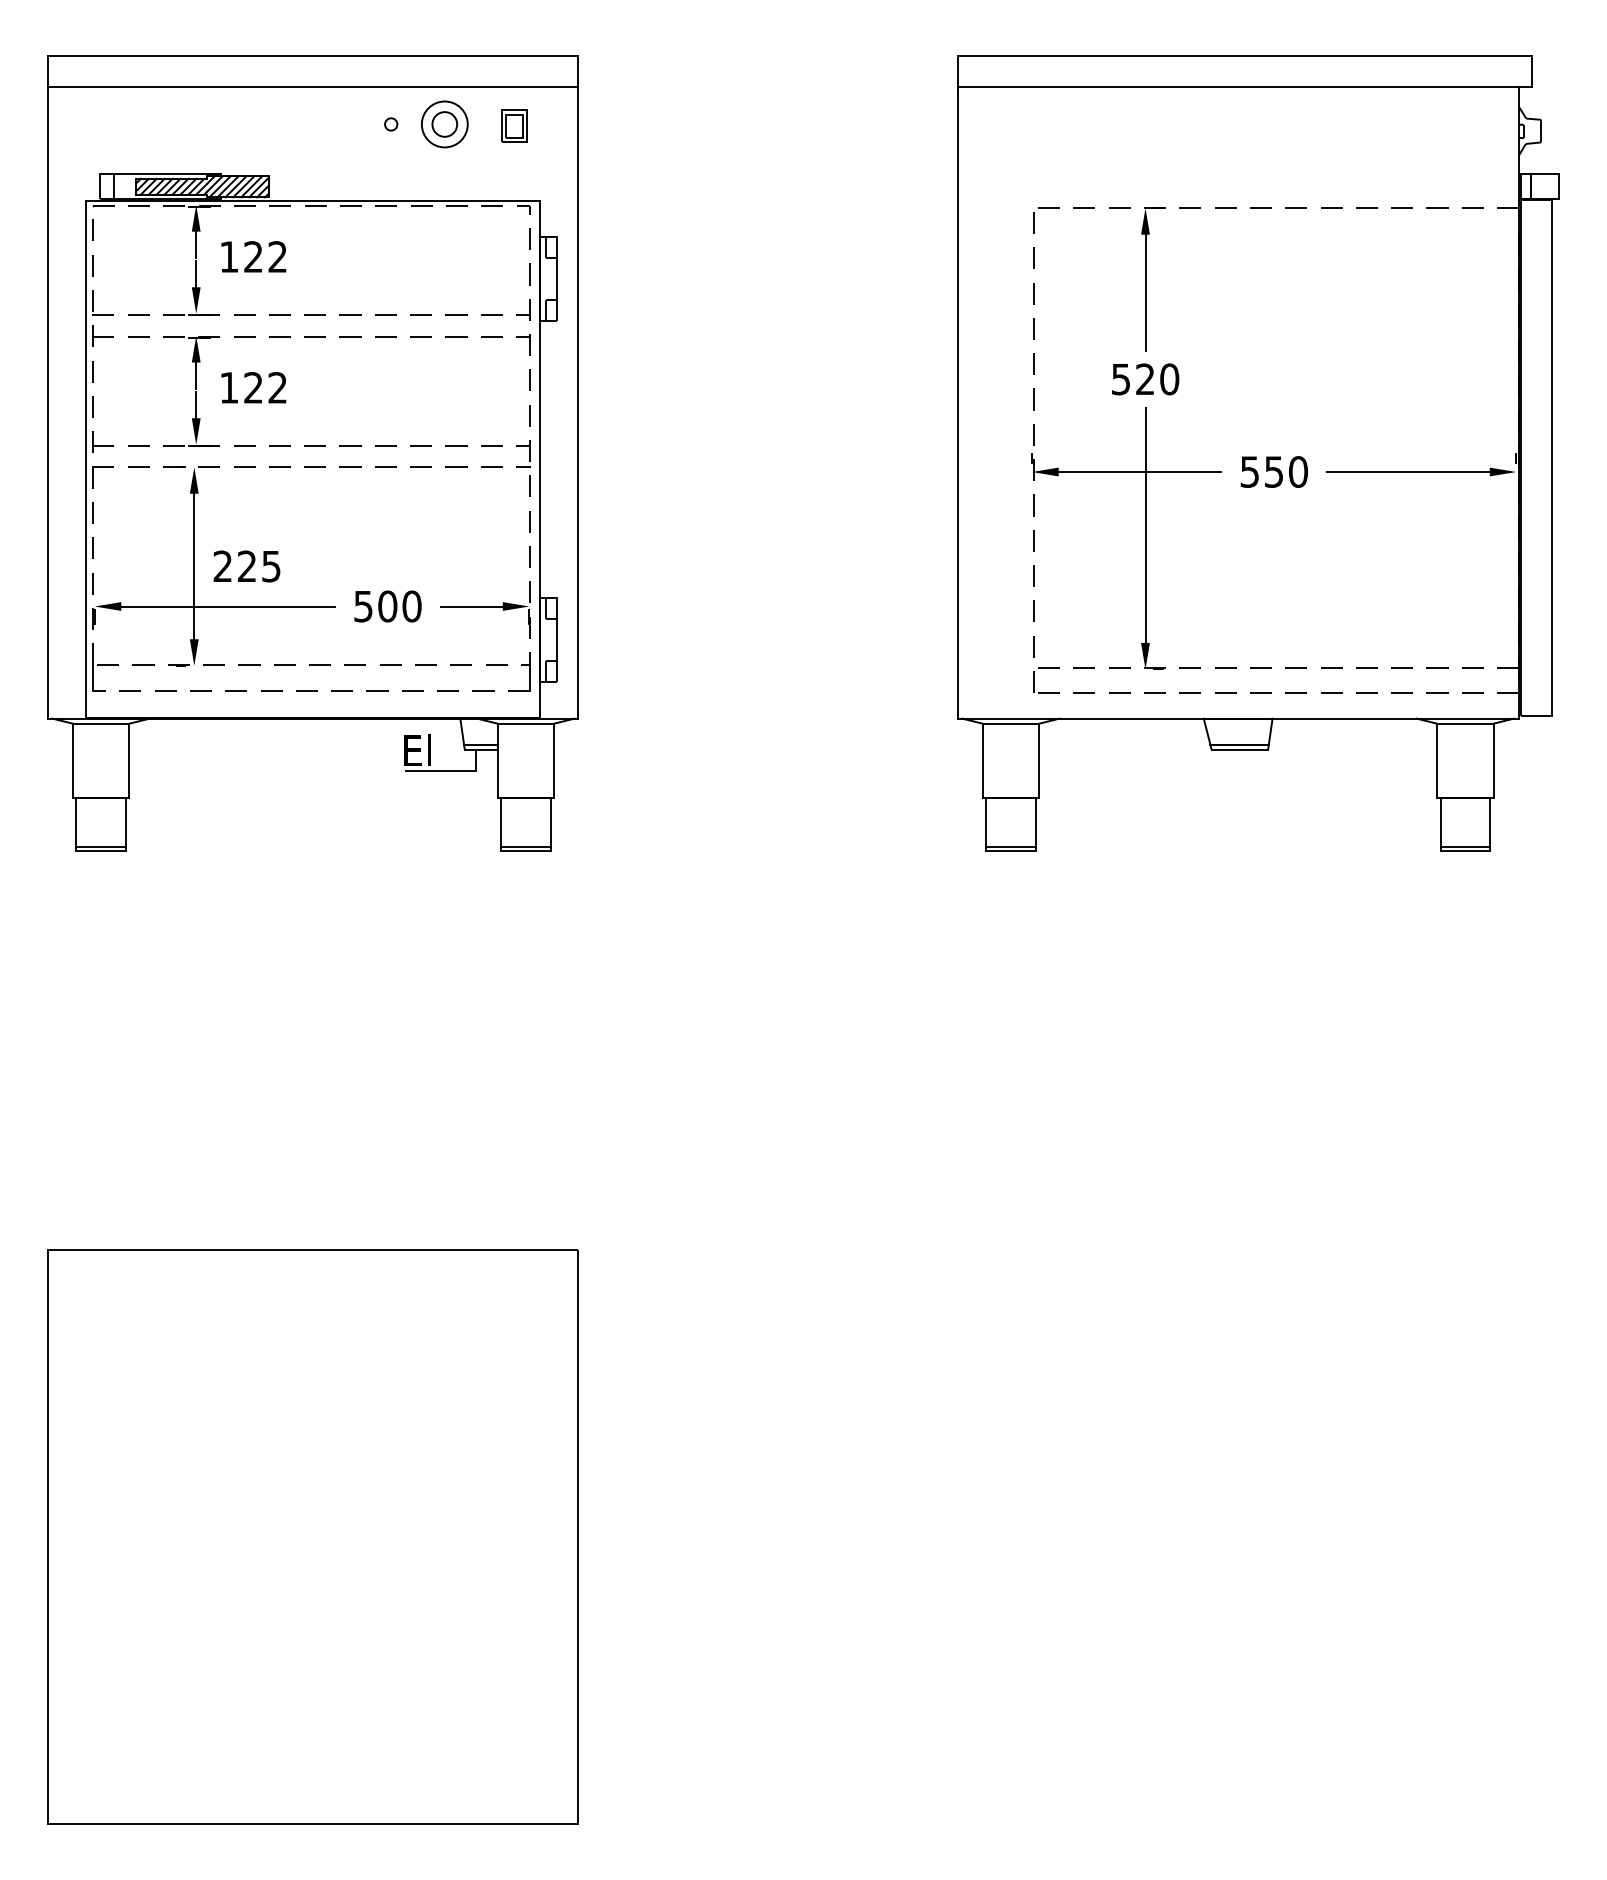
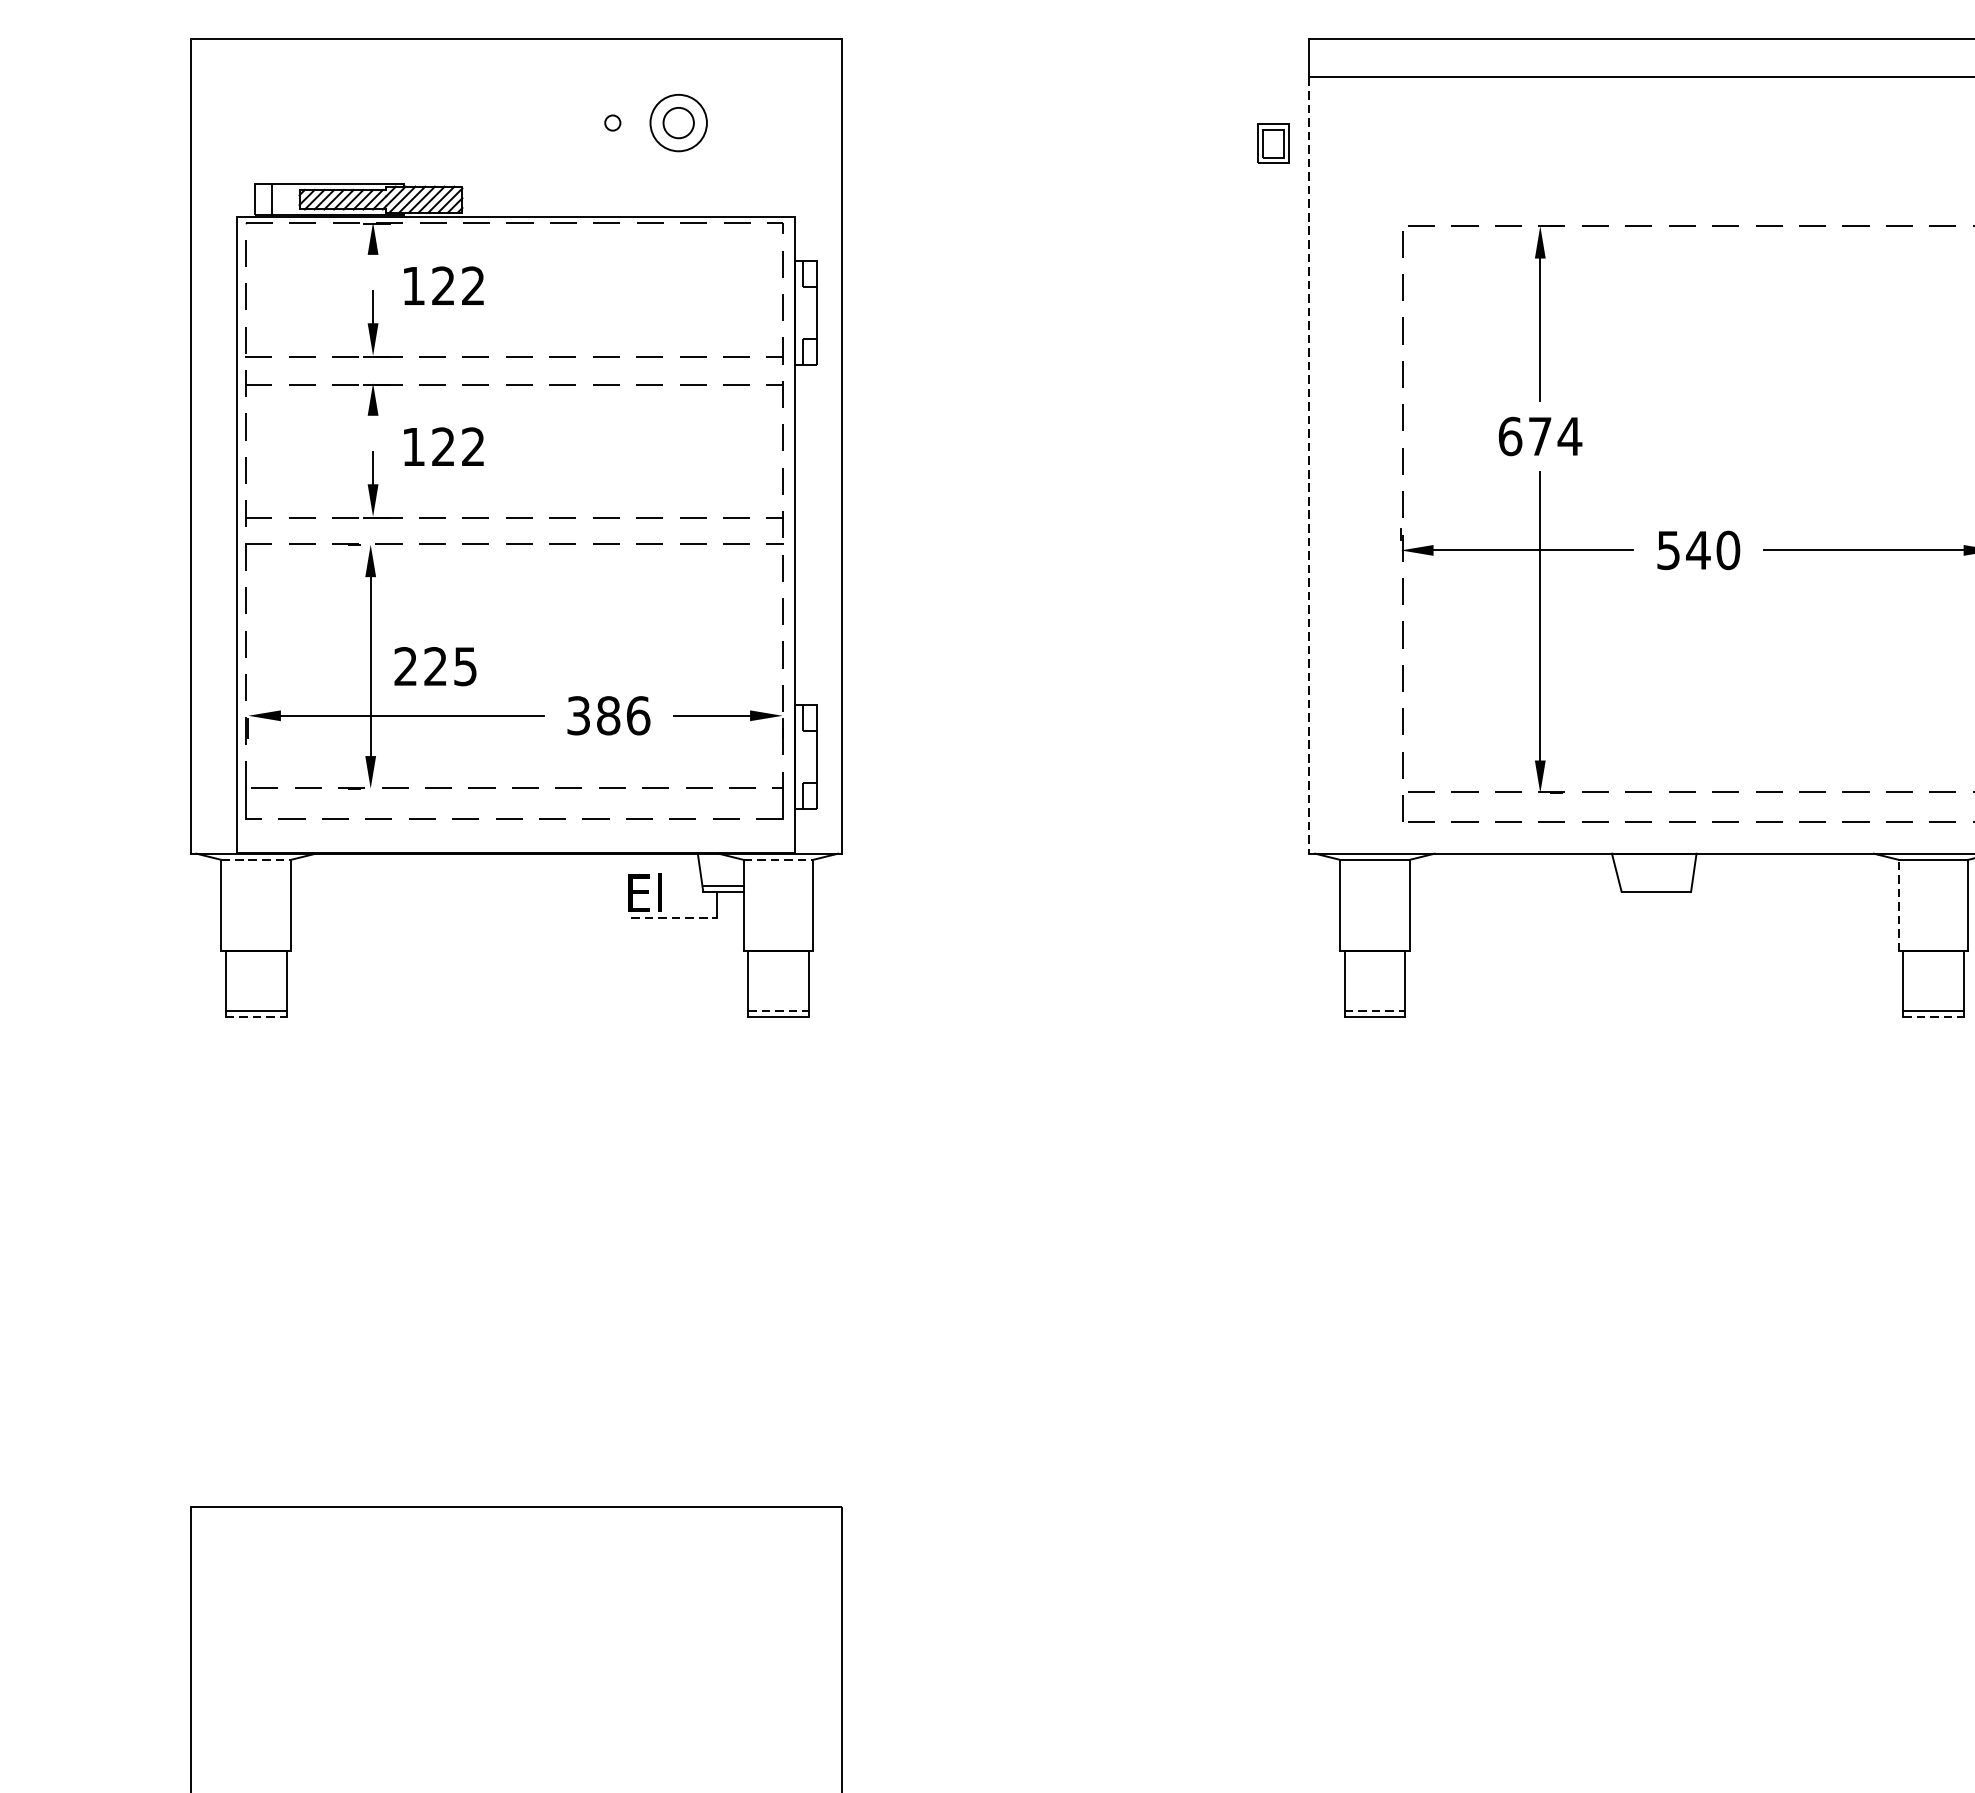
line: (312, 87) -> (516, 77), removed
part: (514, 125) -> (1273, 142), moved
line: (196, 244) -> (373, 270), removed
line: (196, 375) -> (373, 431), removed
text: (1145, 379) -> (1540, 436), 520 -> 674
line: (957, 403) -> (1309, 466), solid -> dashed
text: (1274, 471) -> (1698, 549), 550 -> 540
text: (387, 606) -> (608, 715), 500 -> 386
line: (101, 723) -> (256, 859), solid -> dashed
line: (526, 723) -> (779, 859), solid -> dashed
line: (1239, 745) -> (1655, 886), removed
line: (1437, 760) -> (1899, 905), solid -> dashed
line: (441, 770) -> (674, 917), solid -> dashed
line: (525, 846) -> (777, 1010), solid -> dashed
line: (1011, 846) -> (1375, 1010), solid -> dashed
line: (101, 851) -> (256, 1017), solid -> dashed
line: (1465, 851) -> (1933, 1017), solid -> dashed

